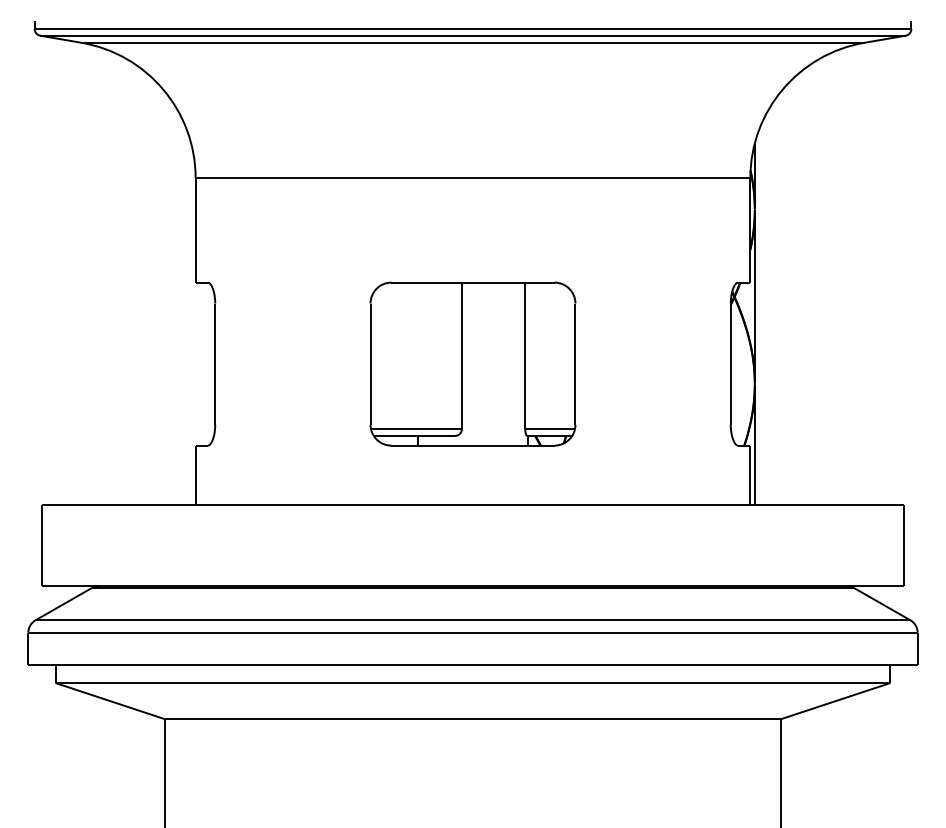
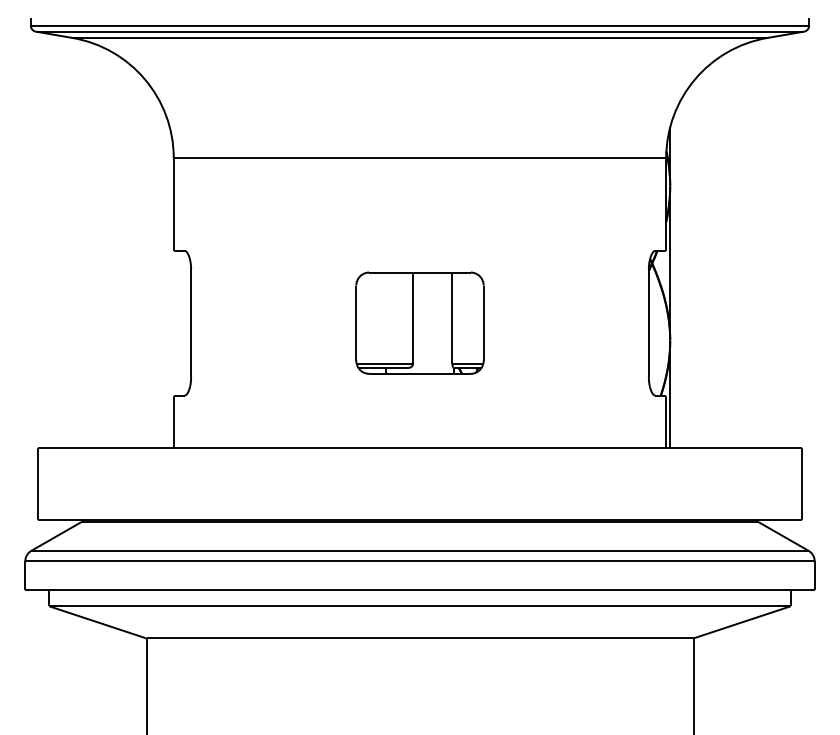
part: (472, 363) -> (419, 322), size x0.7

